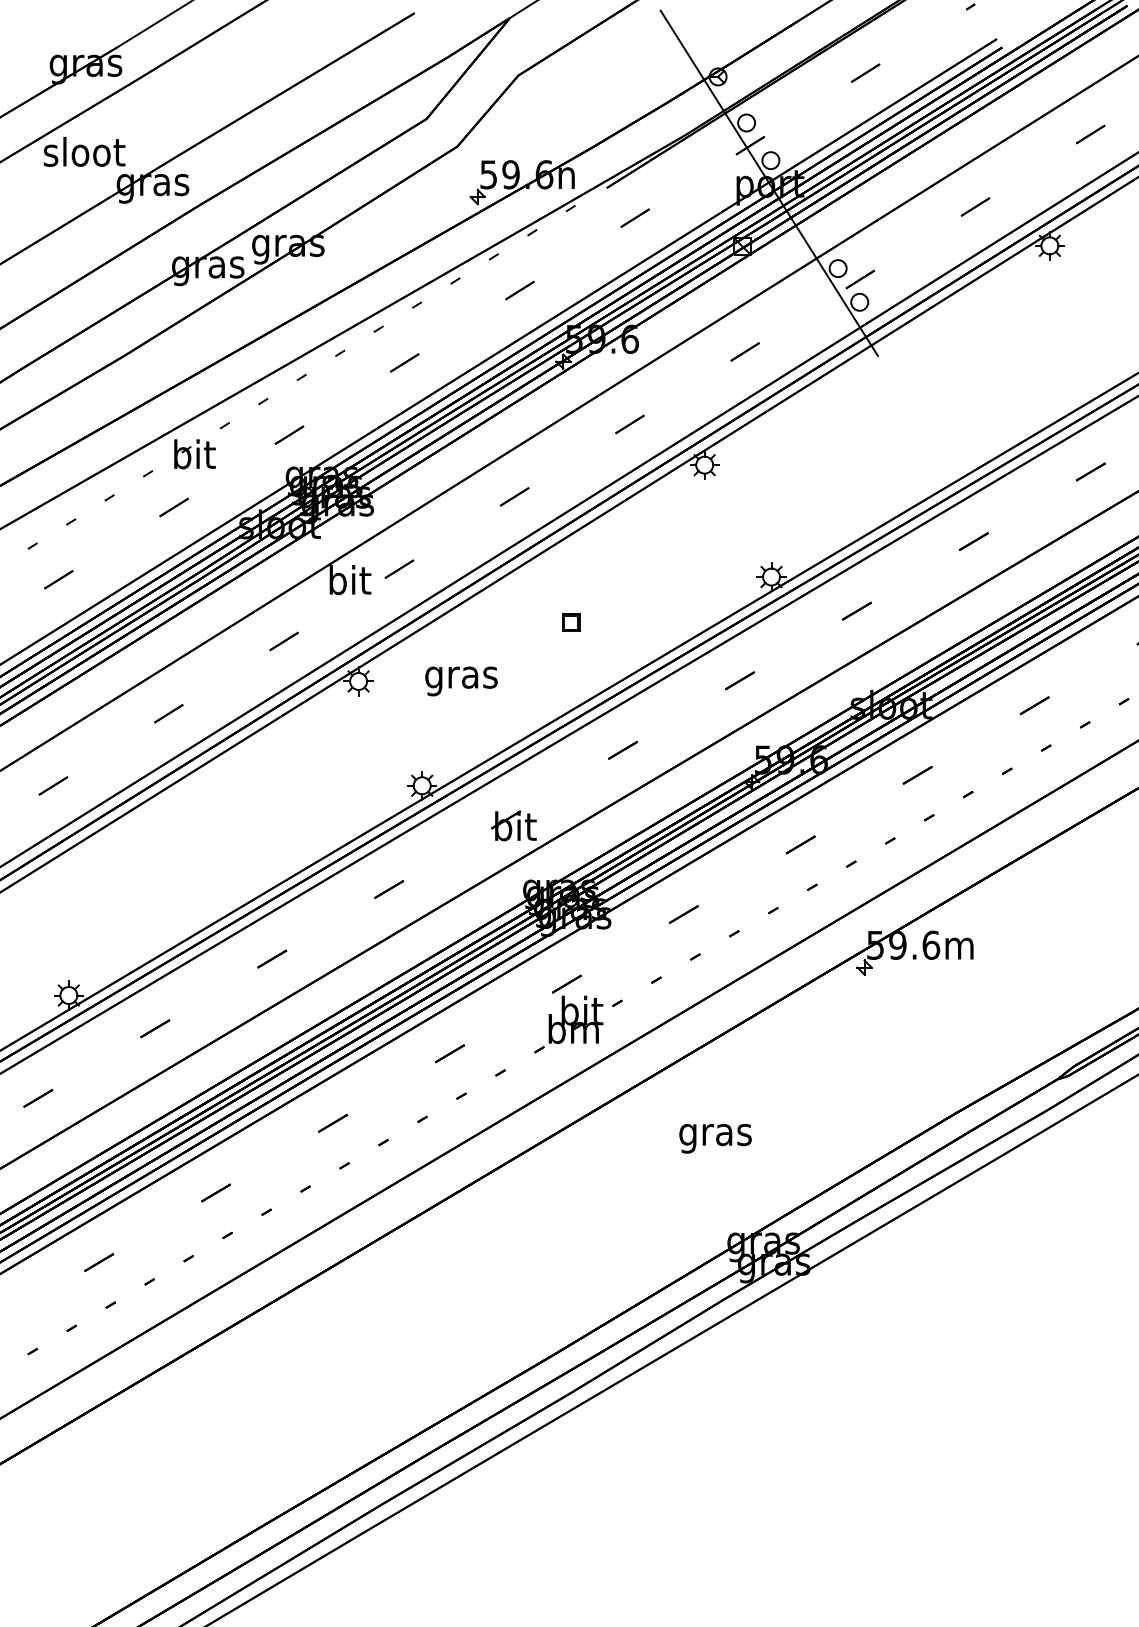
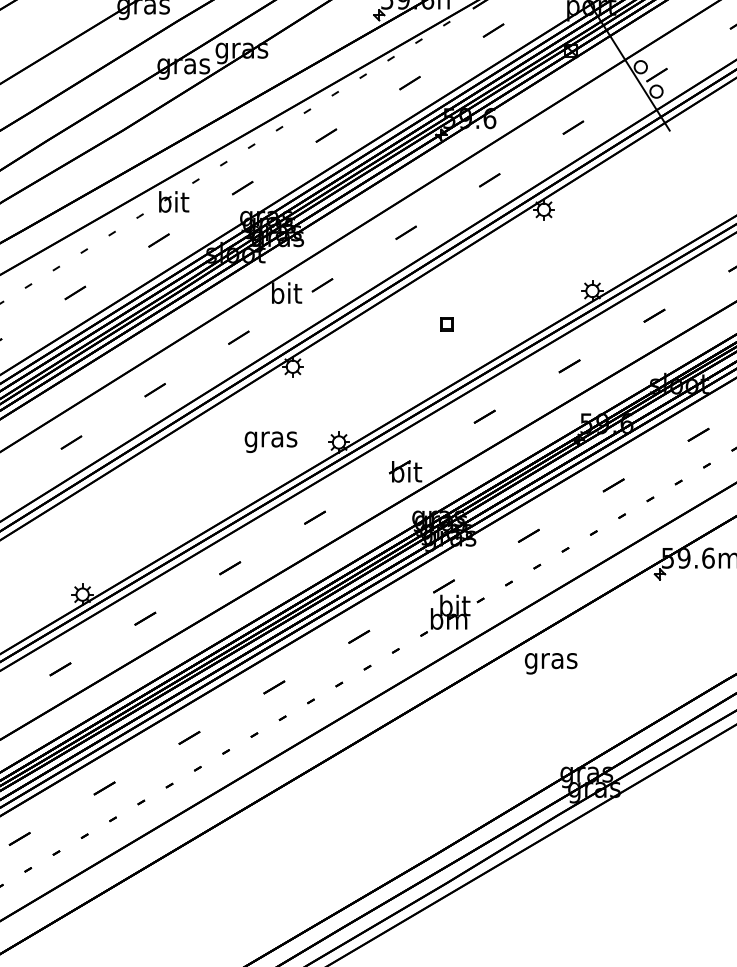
text: (461, 681) -> (271, 442), moved
text: (715, 1138) -> (551, 663), moved

